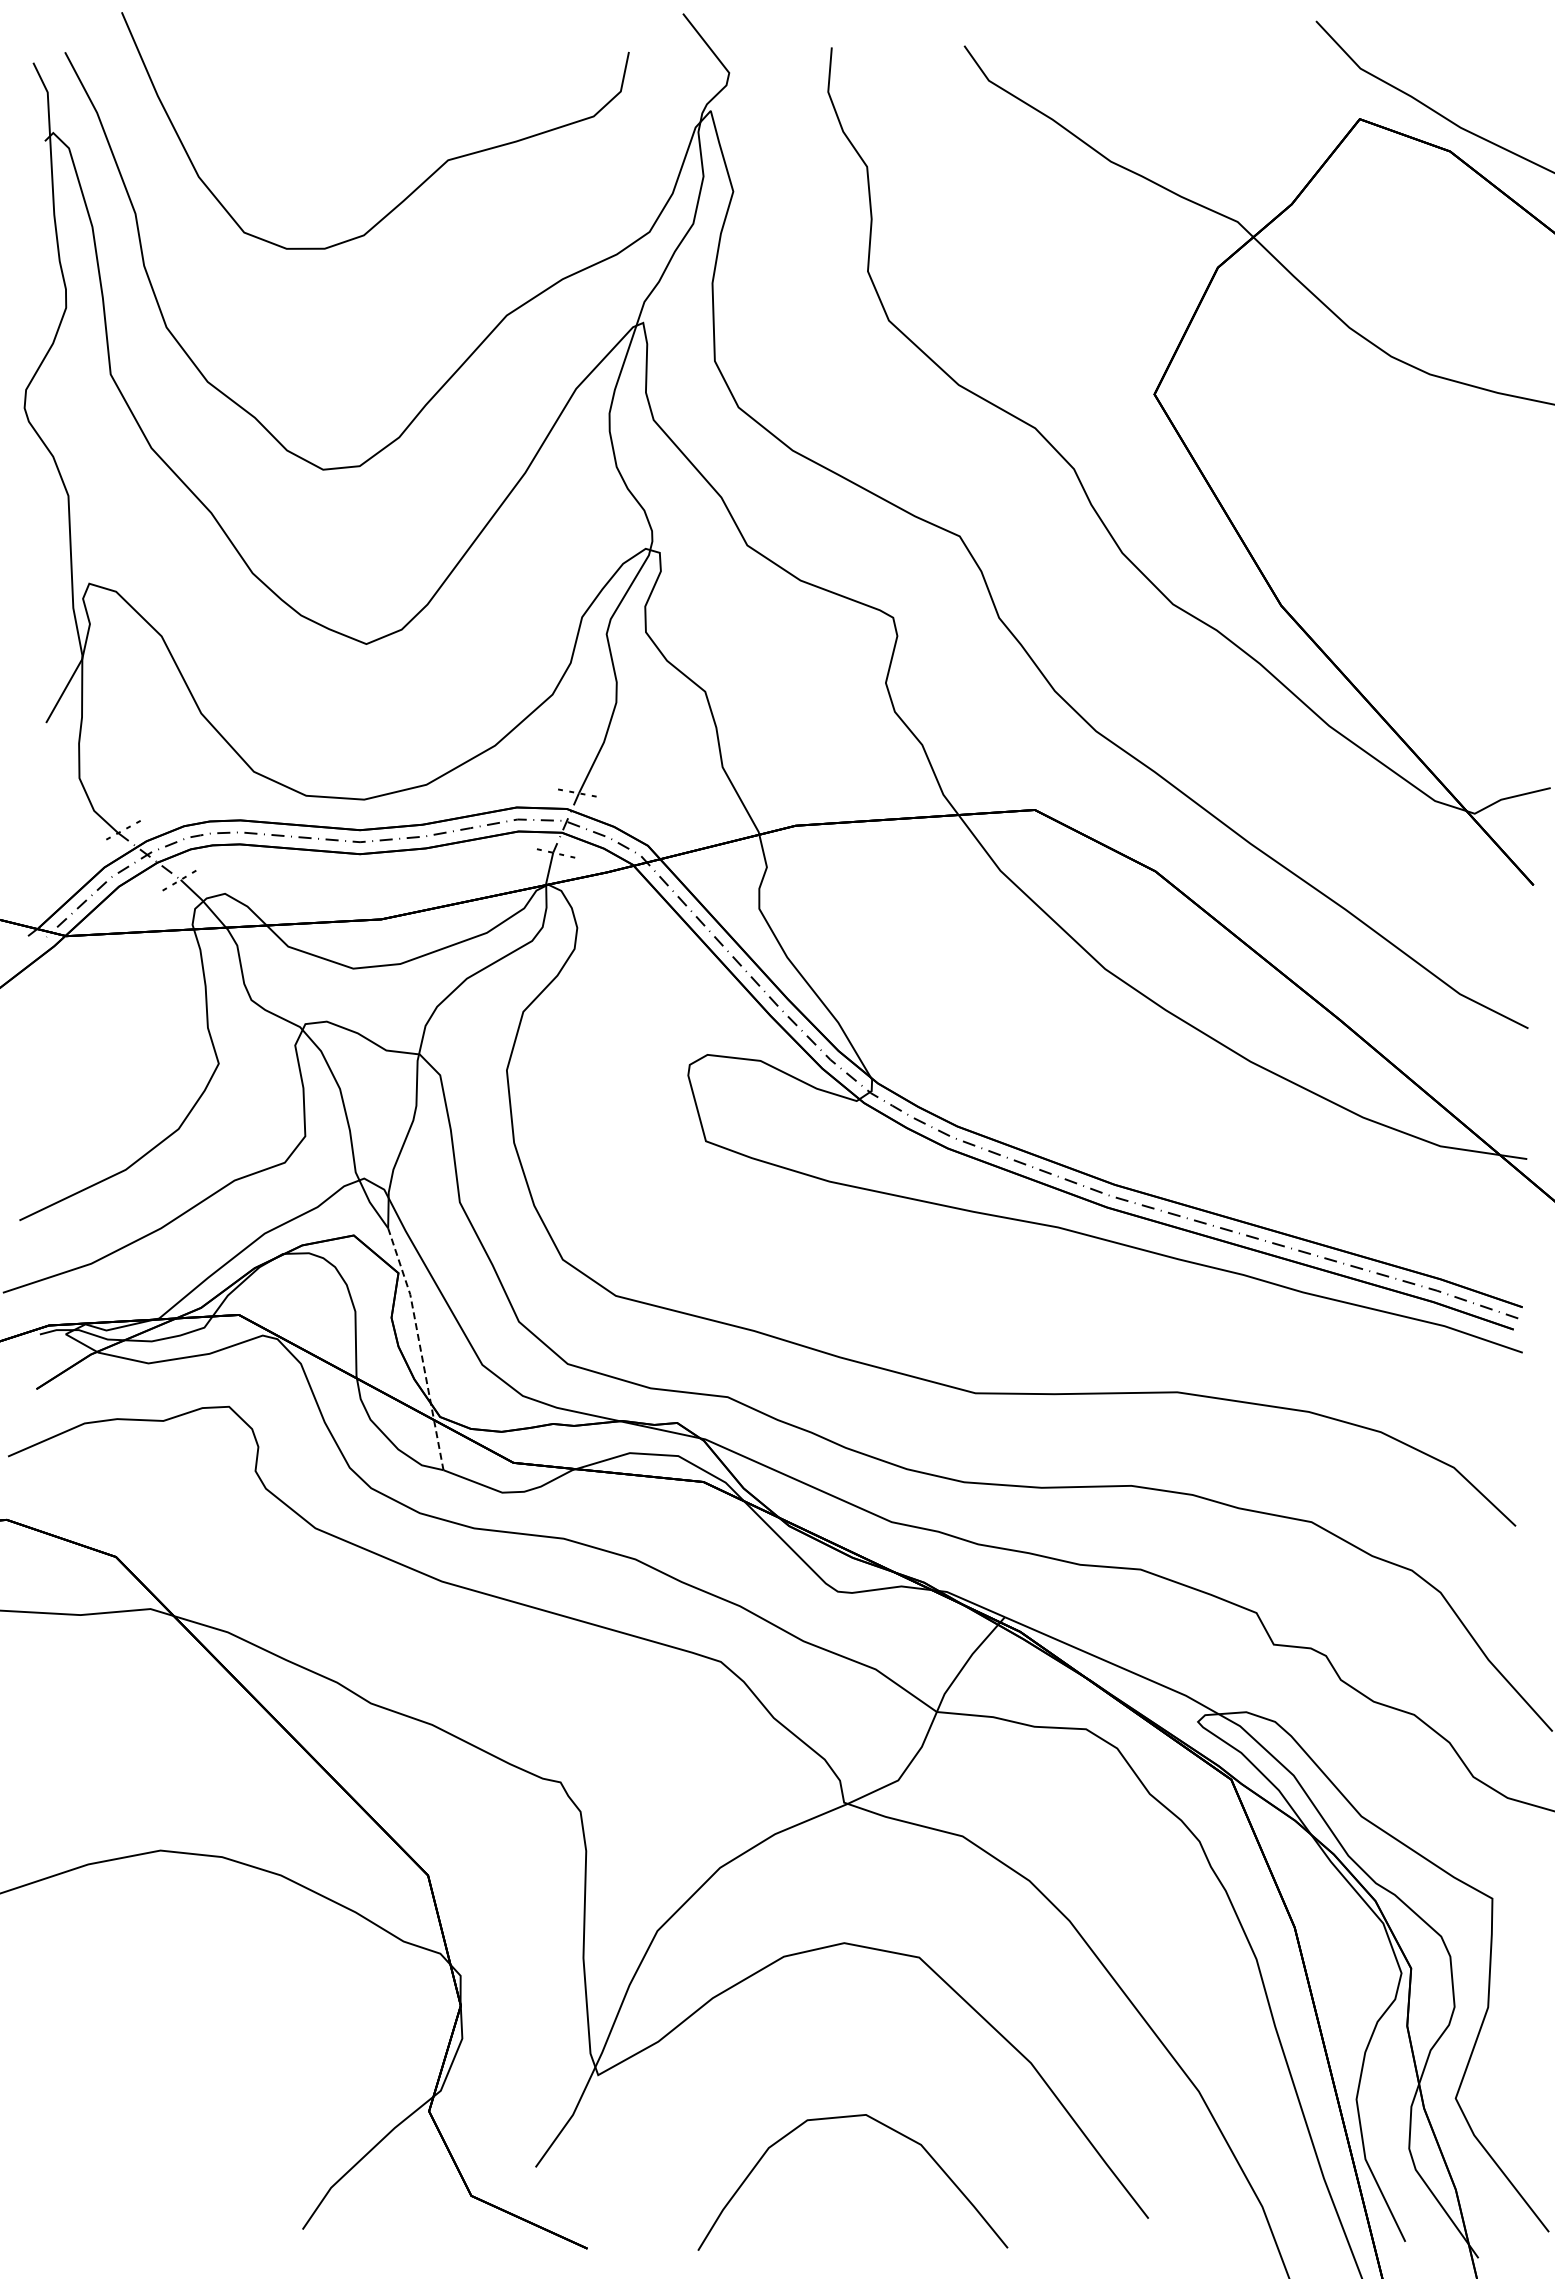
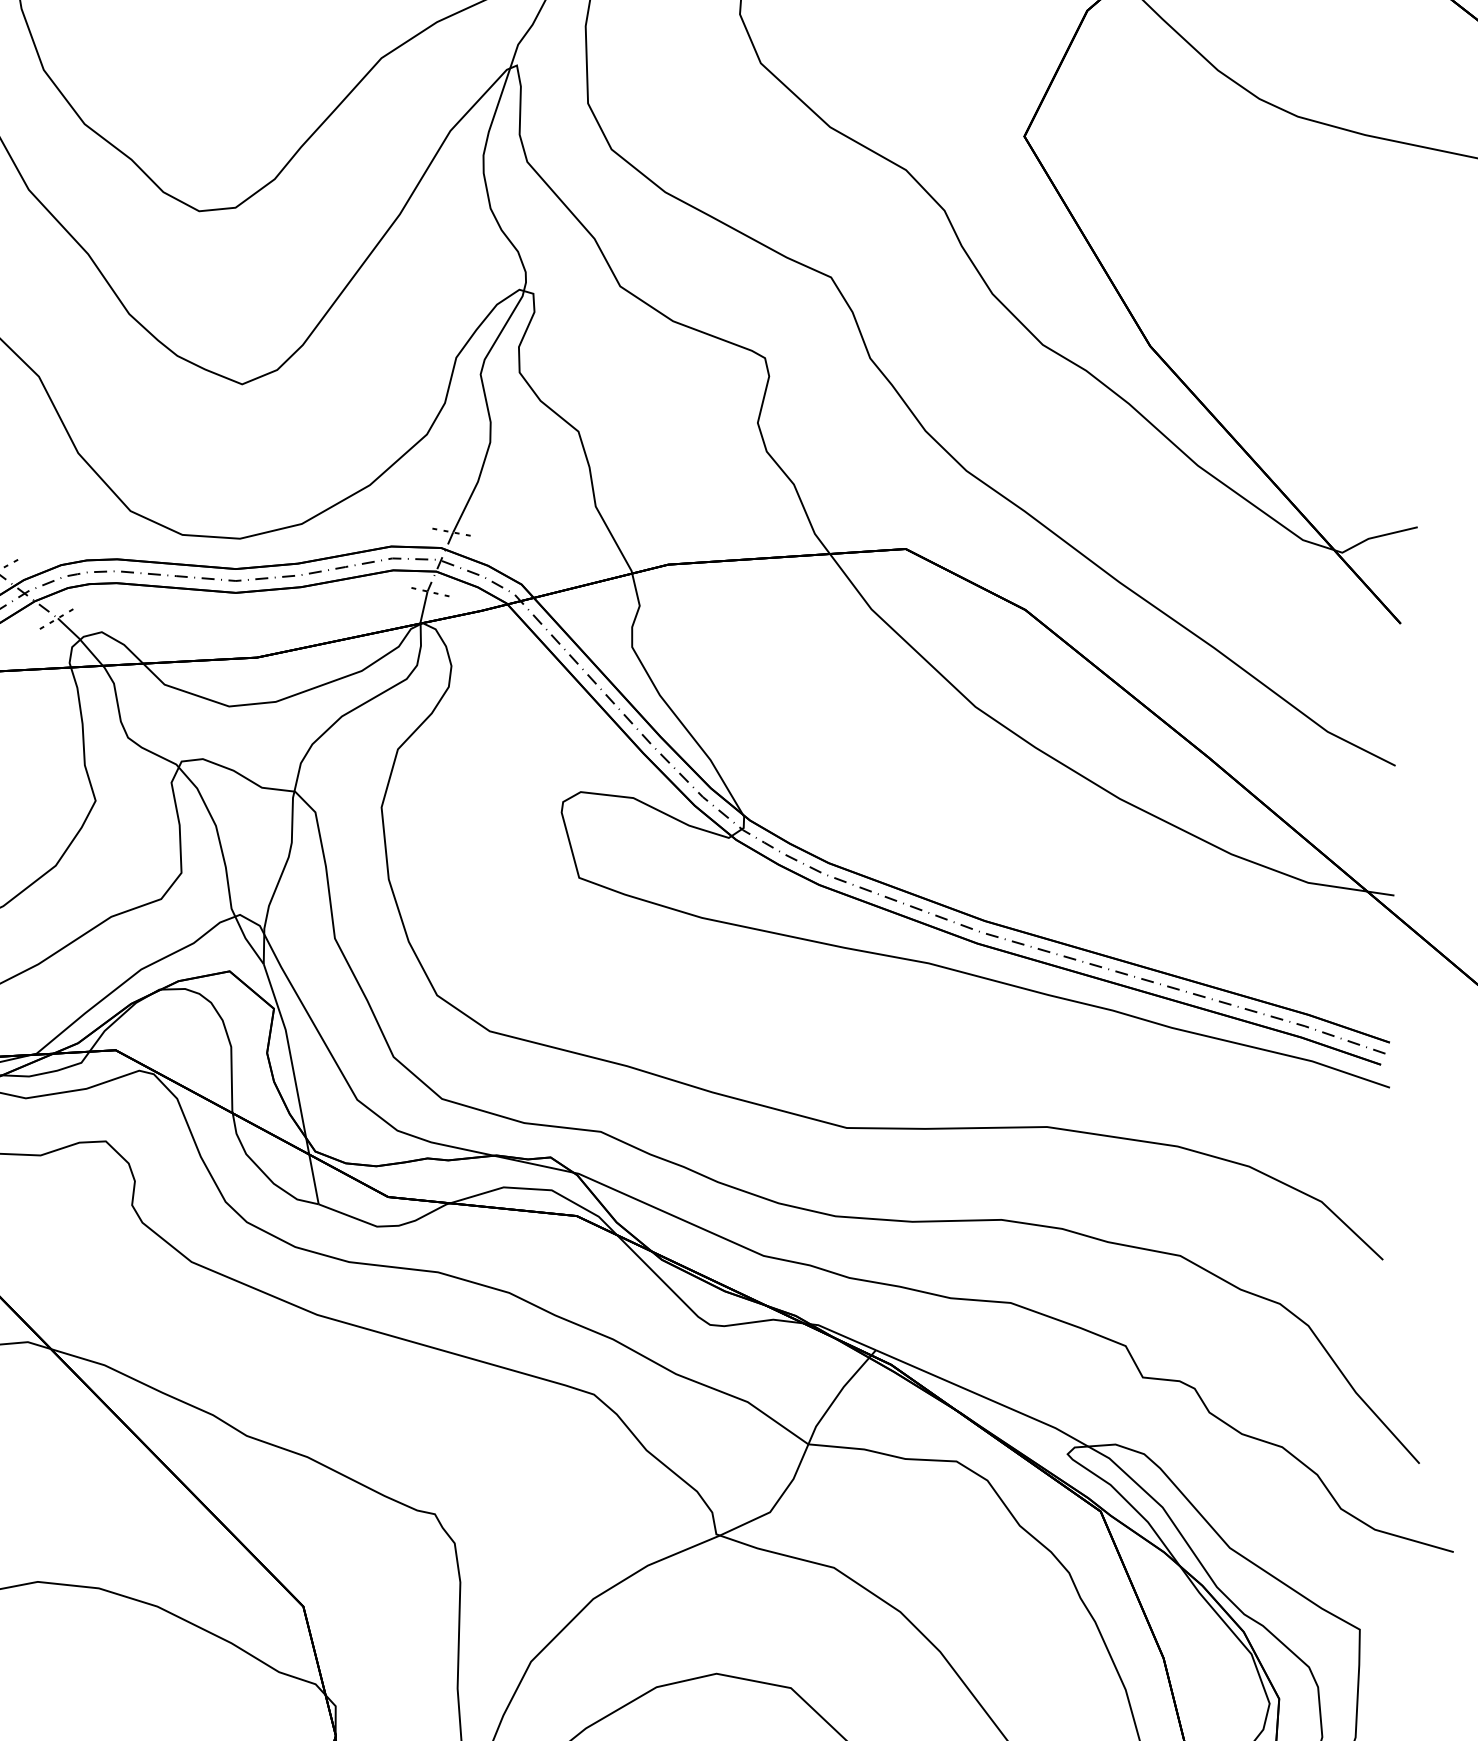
line: (420, 1347) -> (295, 1082), dashed -> solid

